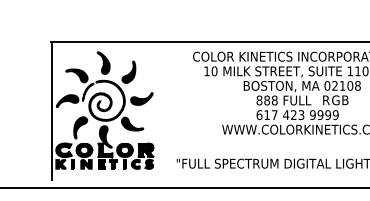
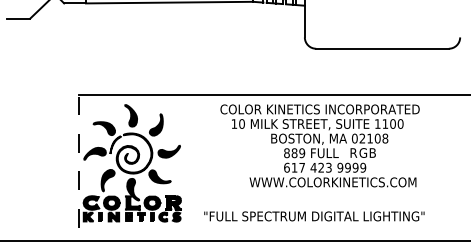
text: (275, 100) -> (302, 153), 888 -> 889
line: (52, 112) -> (79, 165), solid -> dashed

